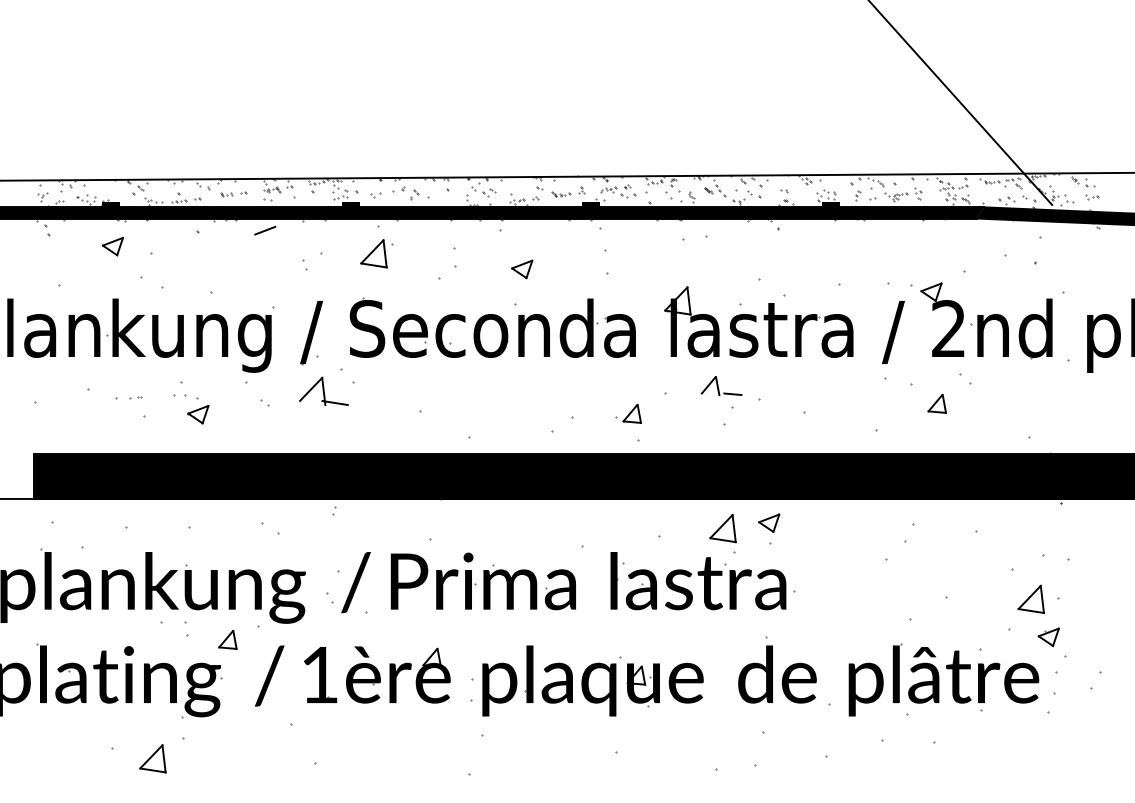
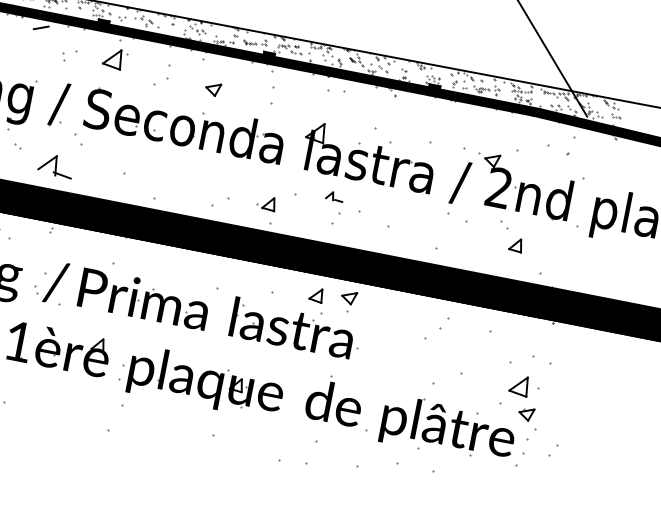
part: (721, 385) -> (334, 196), size x0.6
part: (323, 390) -> (55, 165), moved
part: (936, 403) -> (515, 244), moved
part: (722, 528) -> (316, 295), size x0.7

